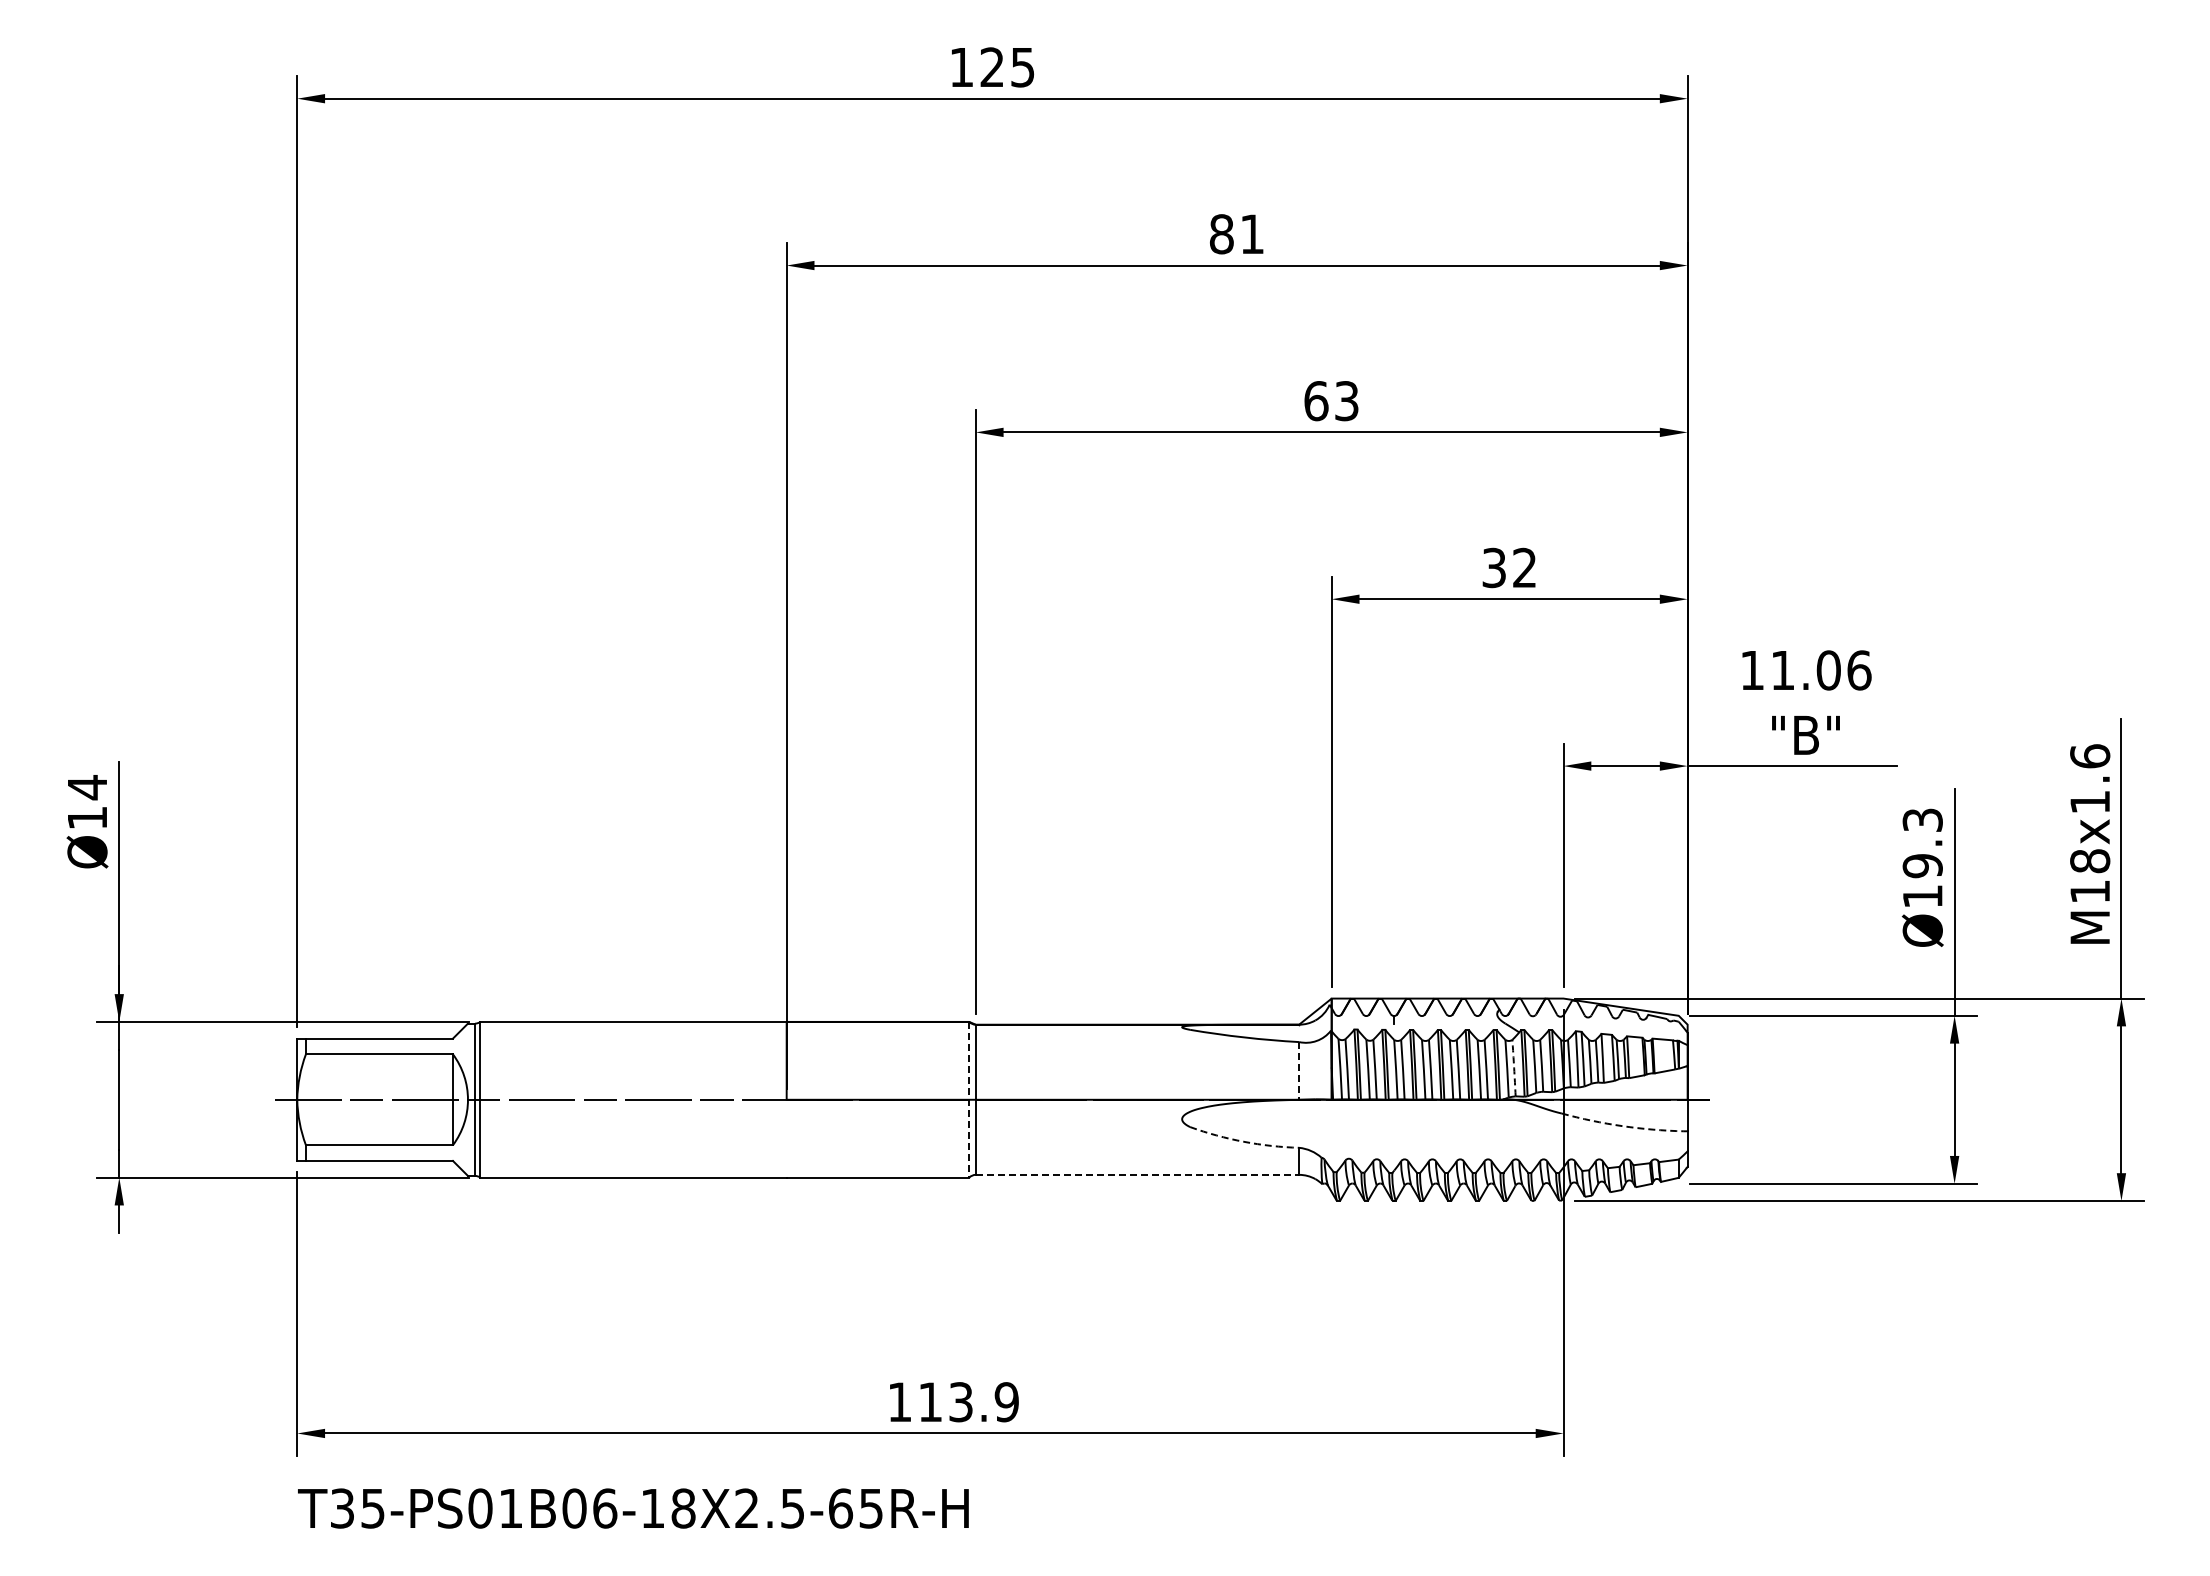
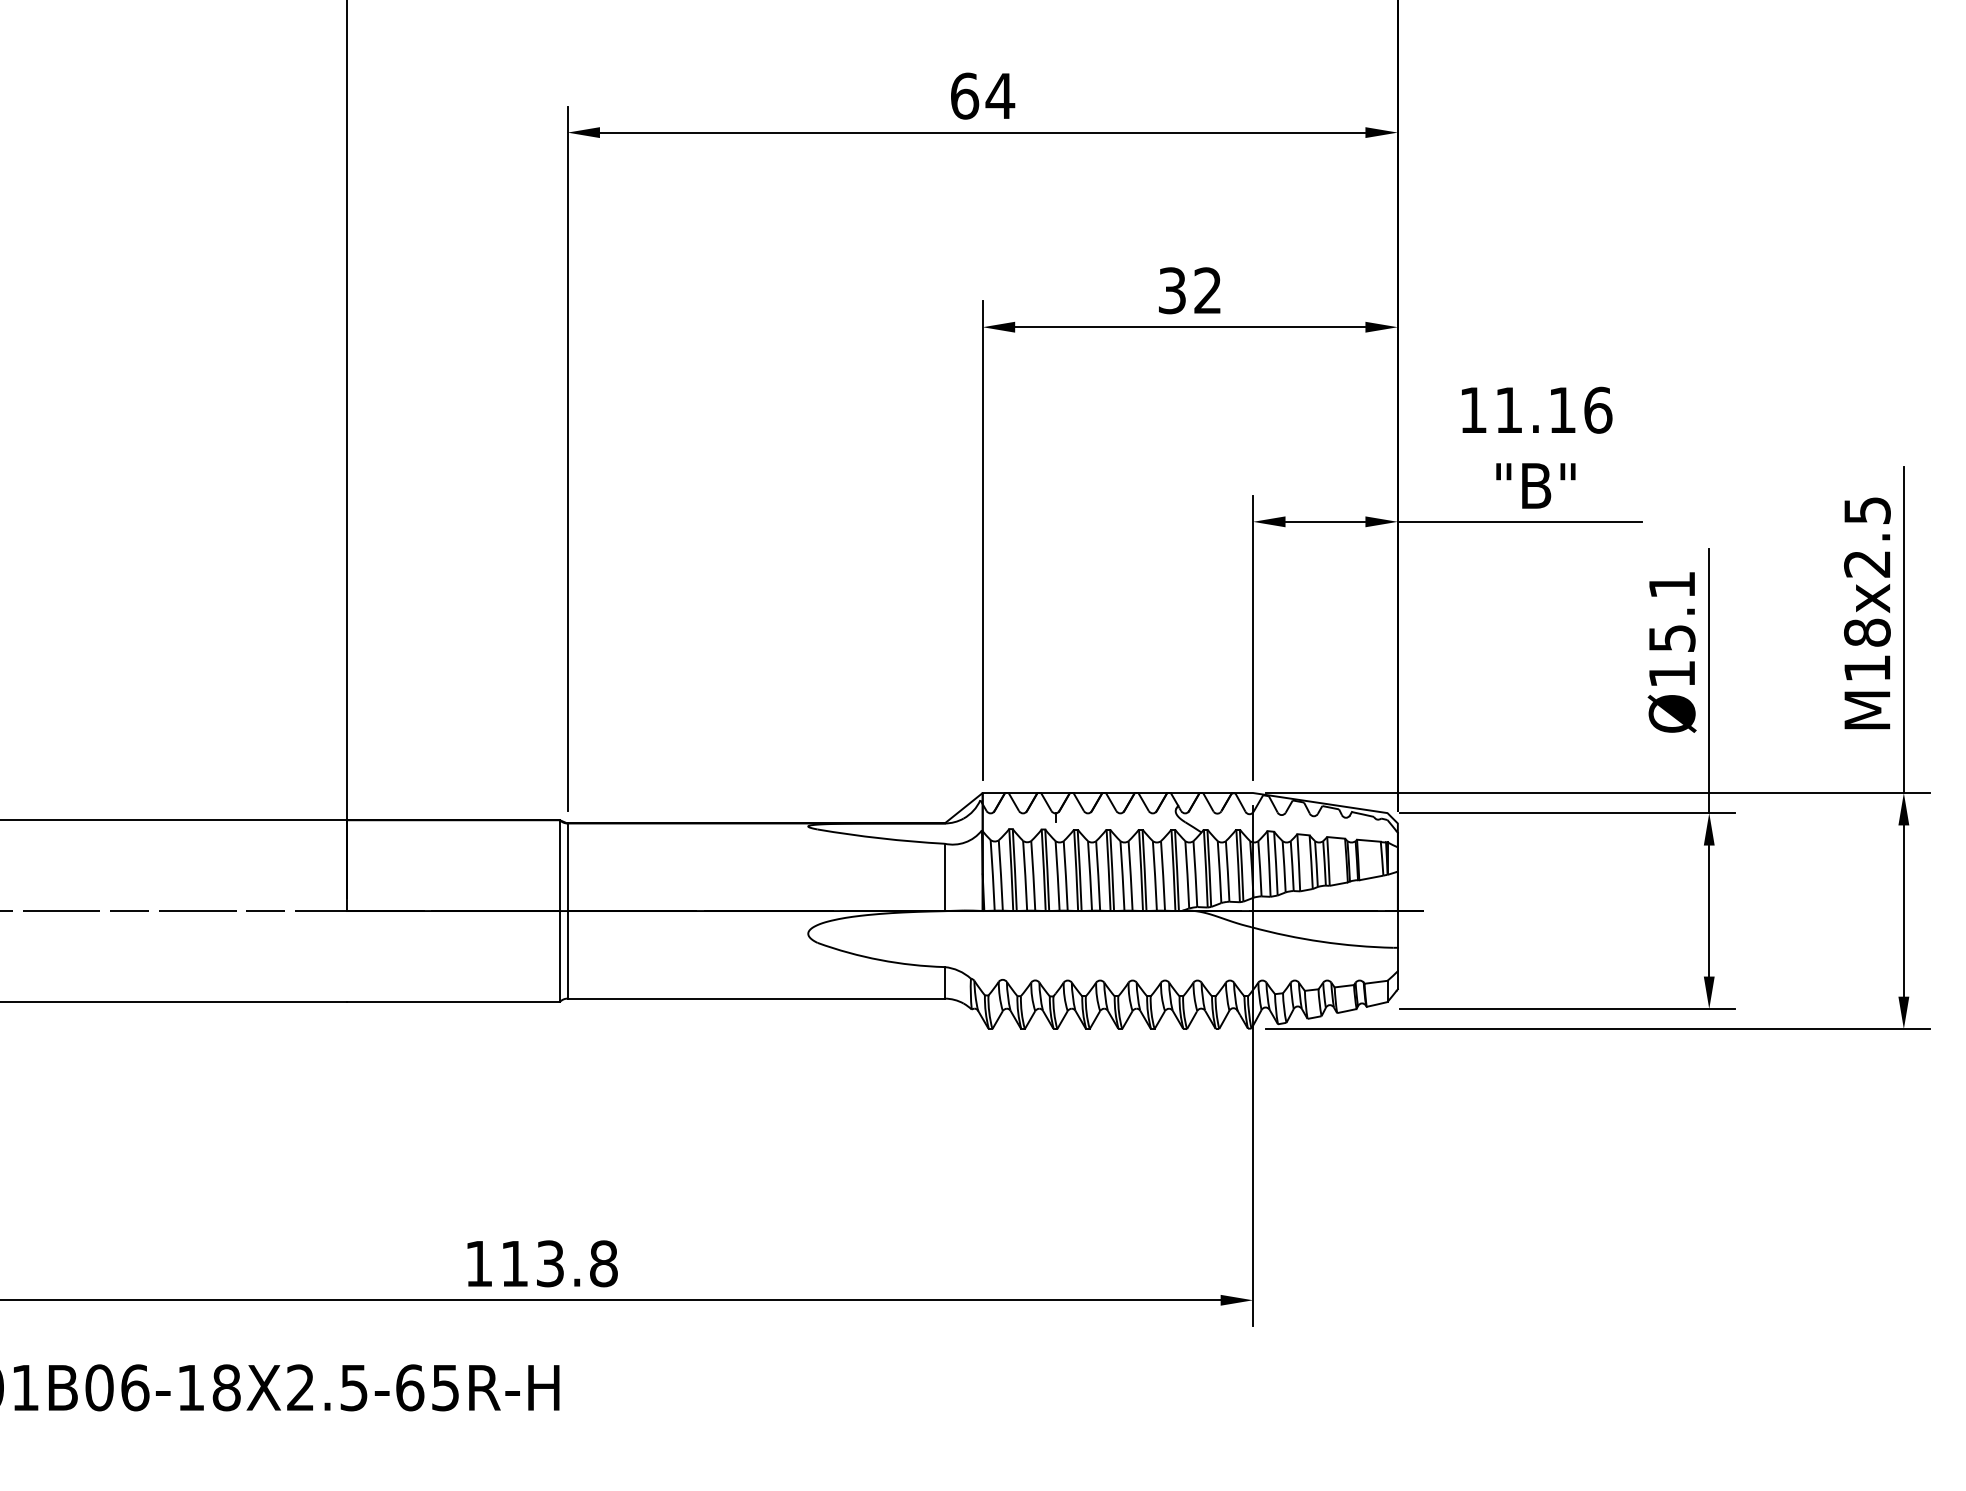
text: (1346, 401) -> (999, 96), 63 -> 64
text: (1828, 670) -> (1562, 410), 11.06 -> 11.16
text: (2090, 778) -> (1867, 536), M18x1.6 -> M18x2.5
text: (1922, 843) -> (1671, 612), Ø19.3 -> Ø15.1
arc: (1514, 1068) -> (1195, 874), dashed -> solid
line: (1299, 1070) -> (945, 876), dashed -> solid
line: (969, 1099) -> (560, 910), dashed -> solid
arc: (1622, 1126) -> (1321, 942), dashed -> solid
arc: (1243, 1141) -> (879, 959), dashed -> solid
line: (1137, 1174) -> (756, 998), dashed -> solid
text: (1006, 1402) -> (603, 1264), 113.9 -> 113.8

